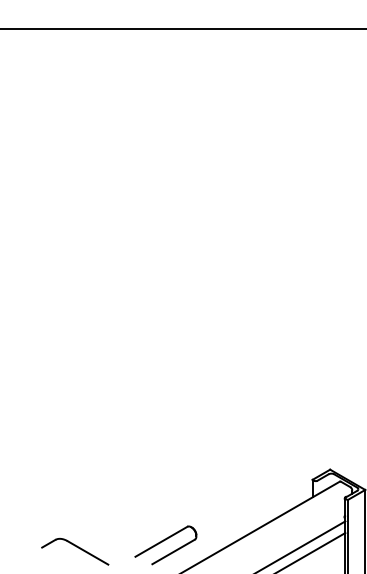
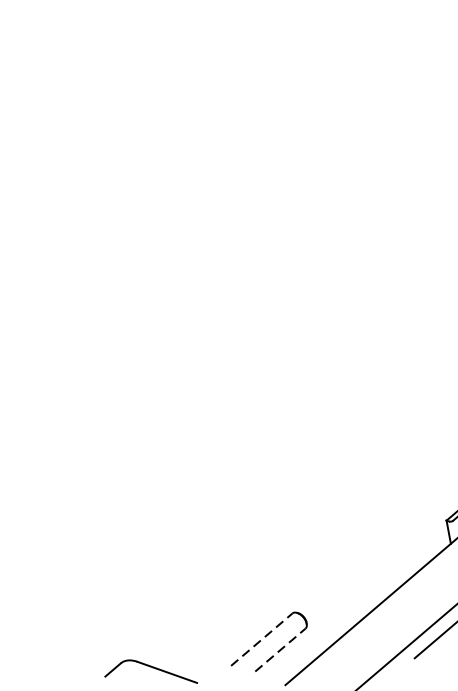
line: (161, 541) -> (261, 639), solid -> dashed
line: (173, 551) -> (280, 649), solid -> dashed

